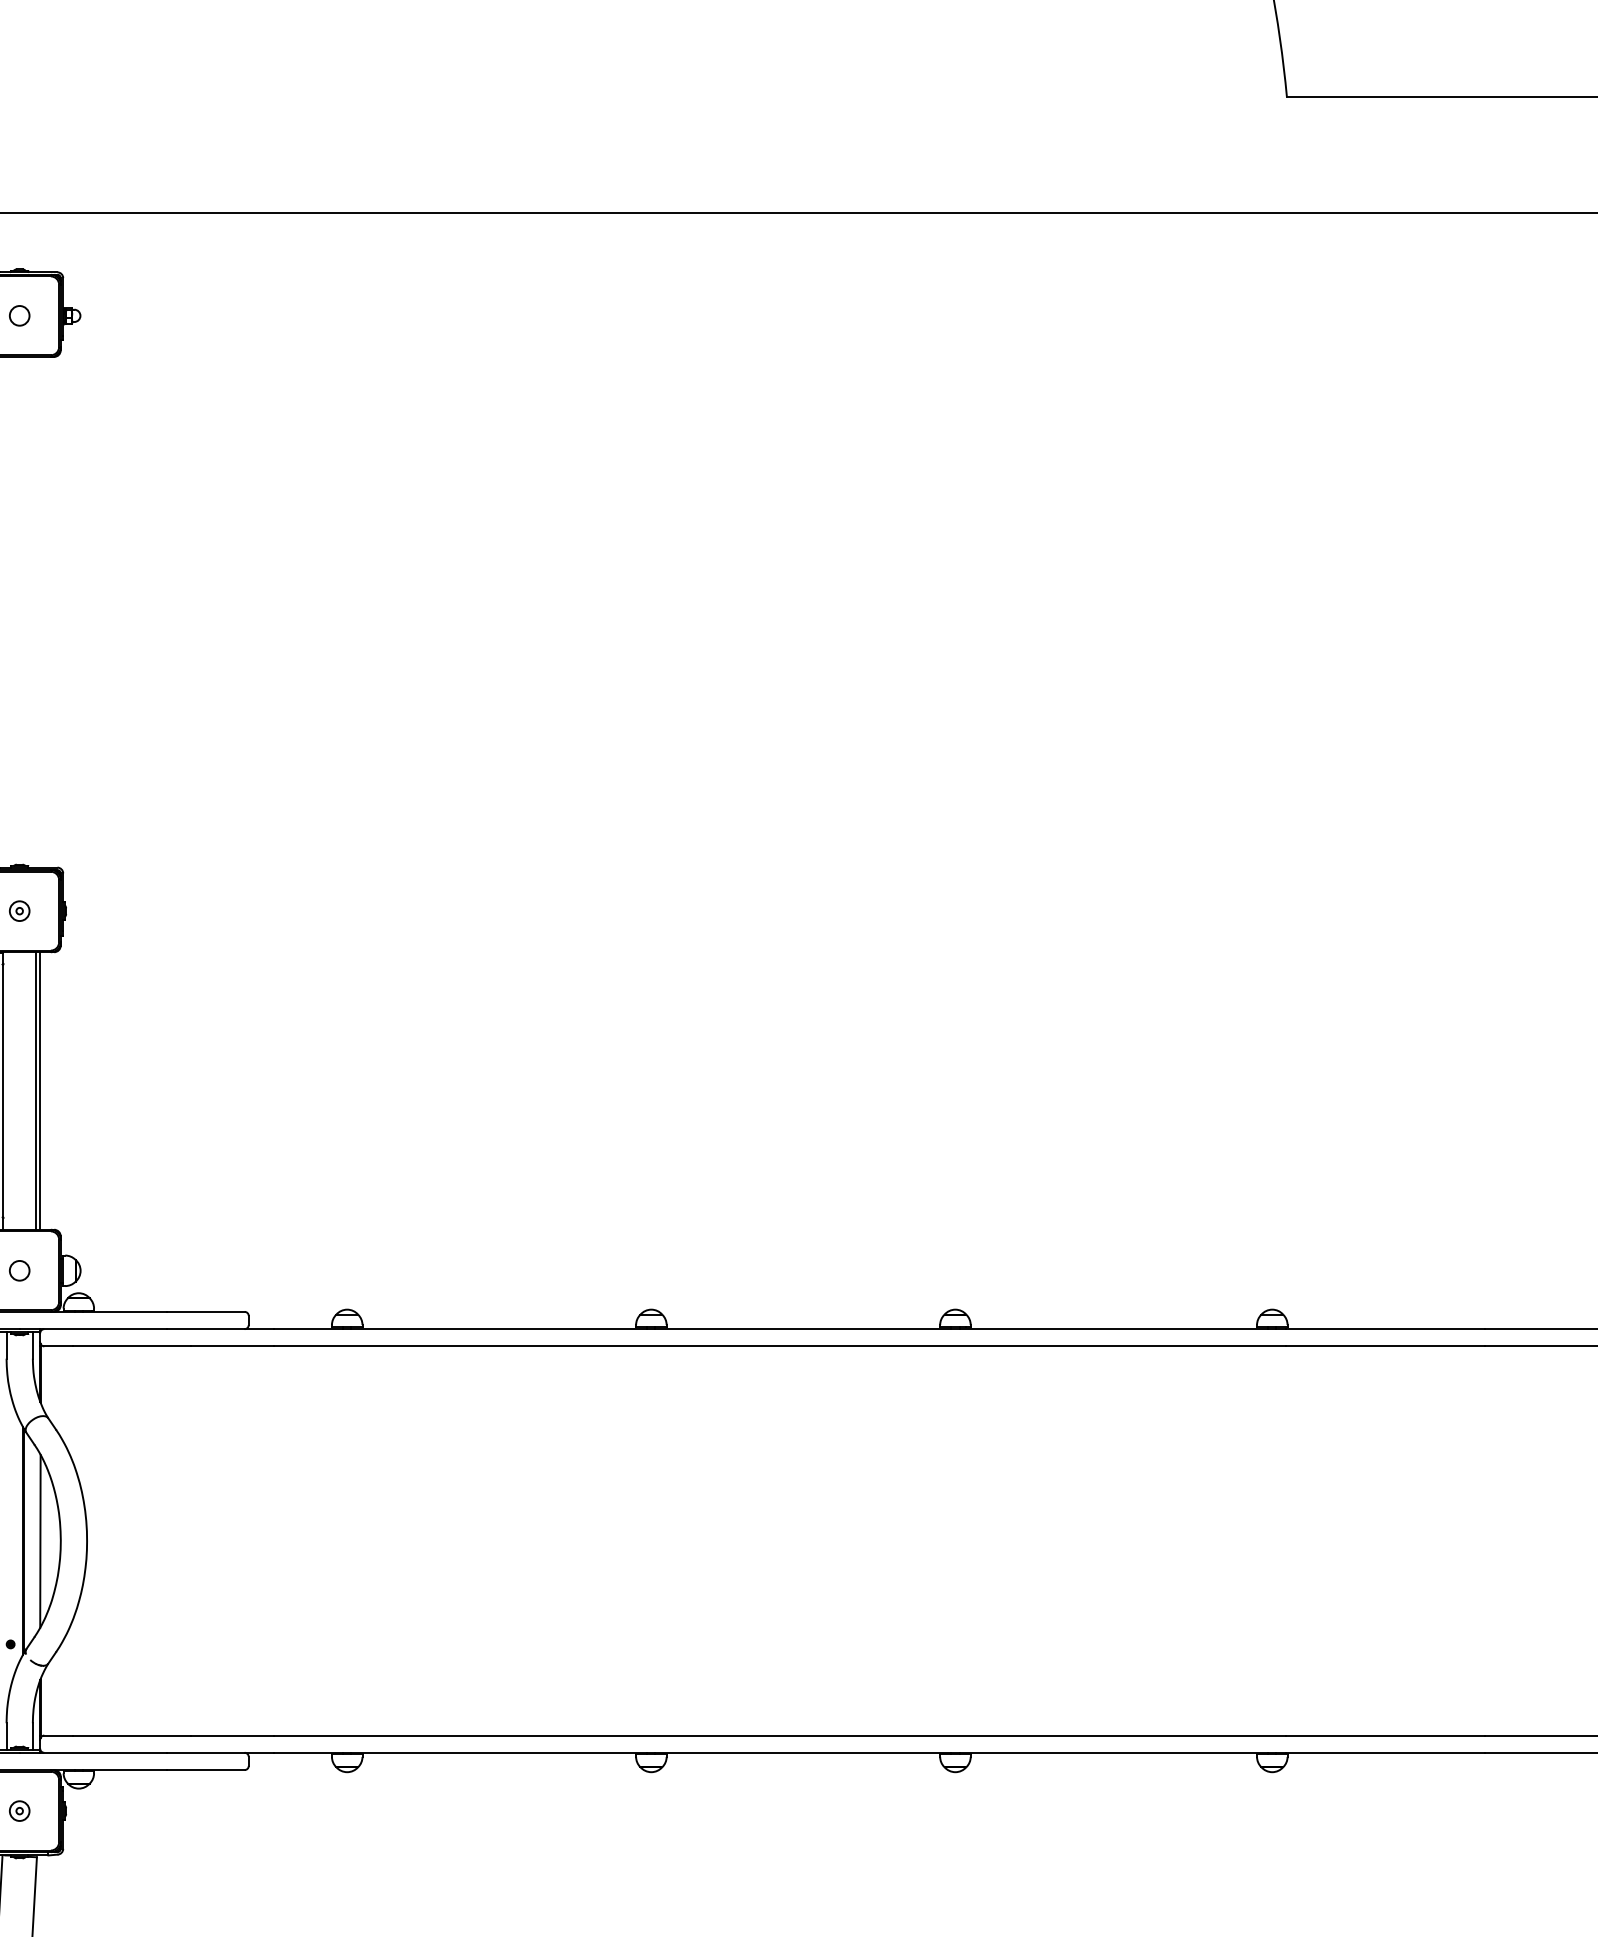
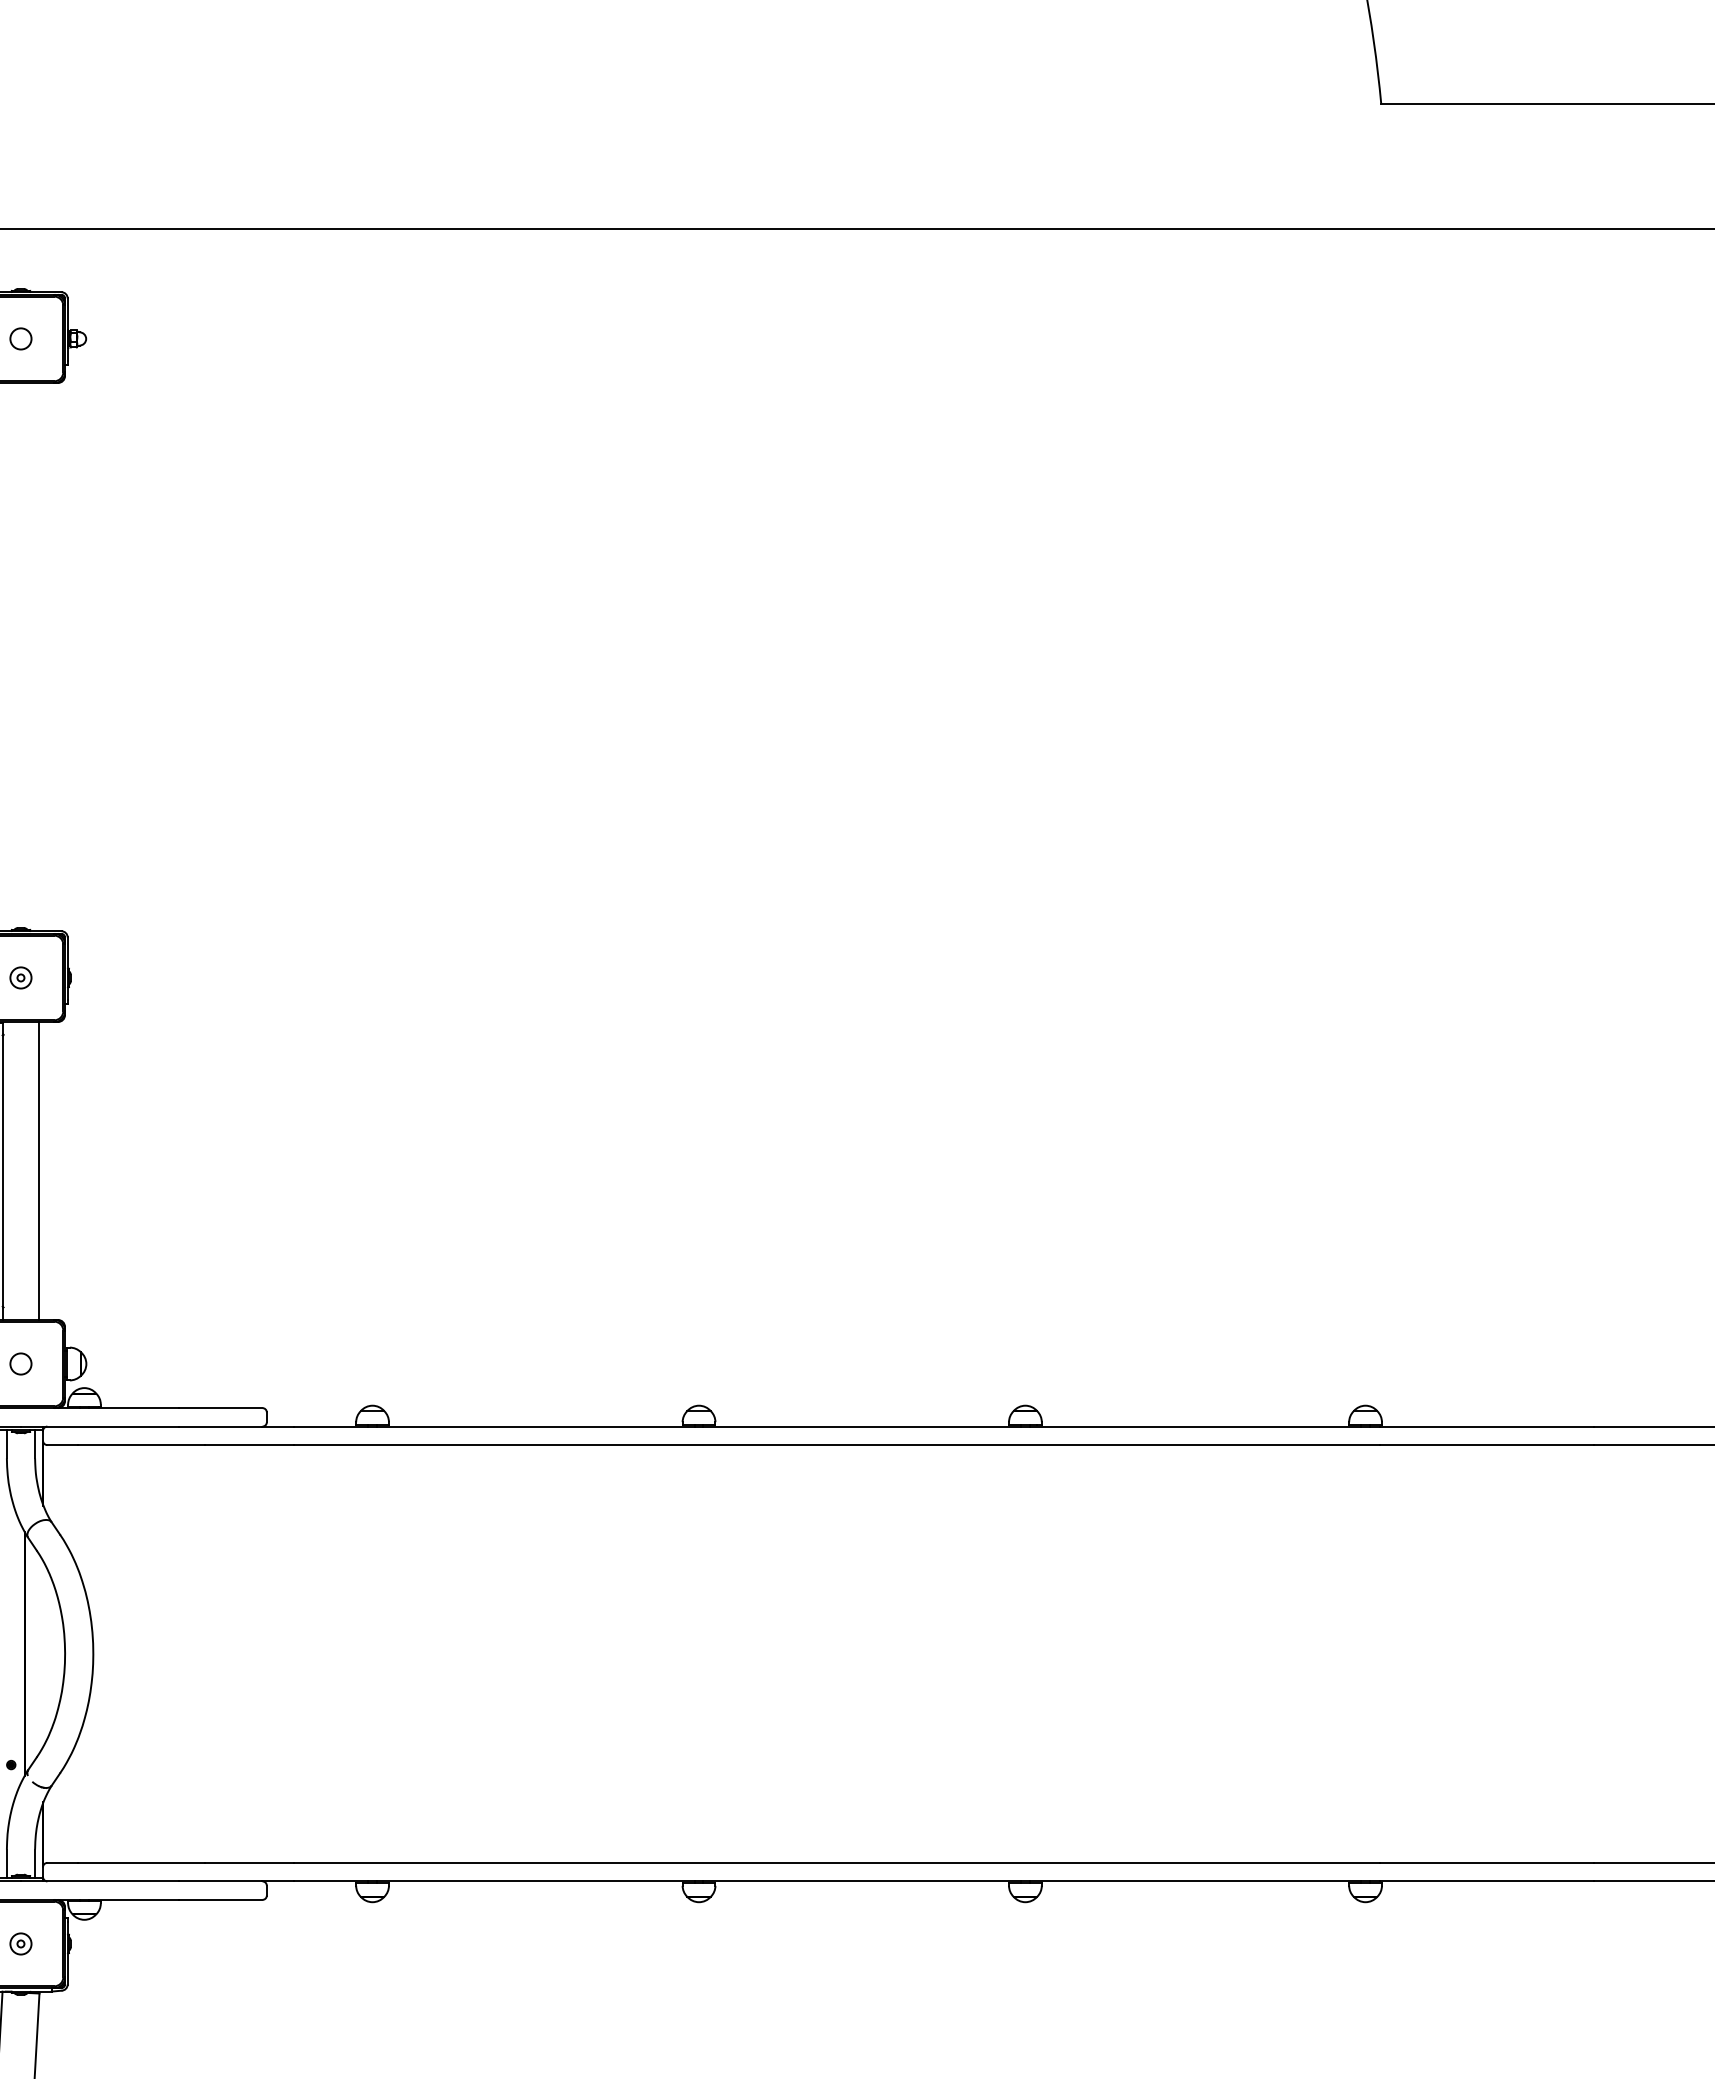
line: (40, 1090) -> (43, 1170), removed
line: (40, 1541) -> (43, 1654), removed

